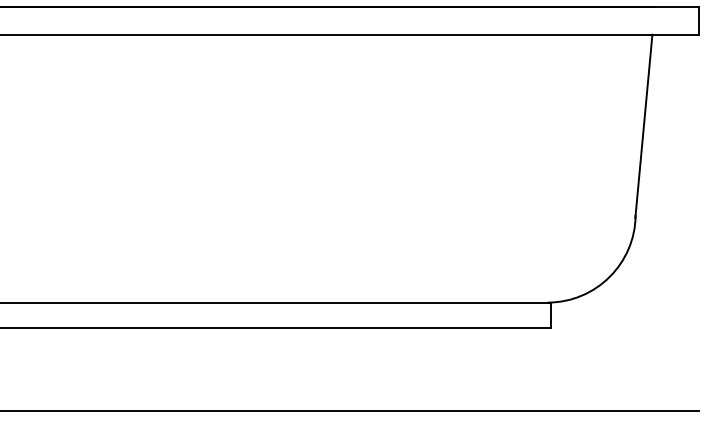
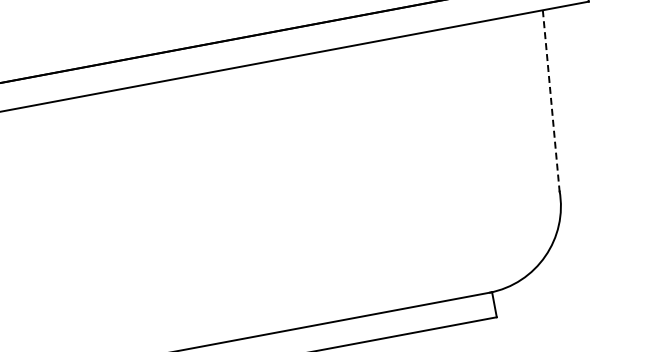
line: (643, 126) -> (550, 102), solid -> dashed

